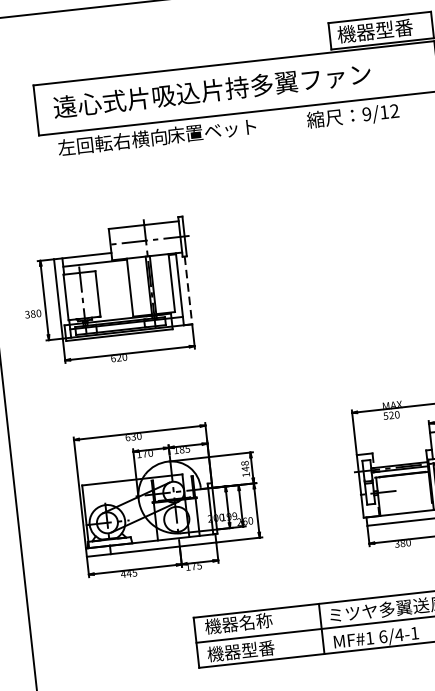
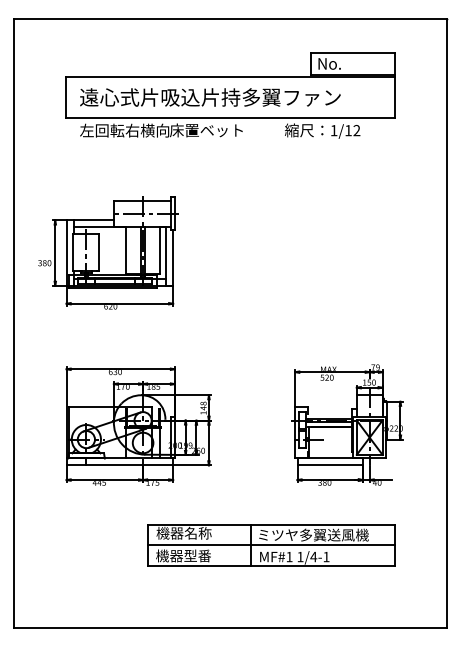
text: (374, 30) -> (347, 63), 機器型番 -> No.
text: (366, 114) -> (333, 130), 9/12 -> 1/12
line: (188, 289) -> (173, 257), dashed -> solid
text: (383, 636) -> (300, 556), 6/4-1 -> 1/4-1

